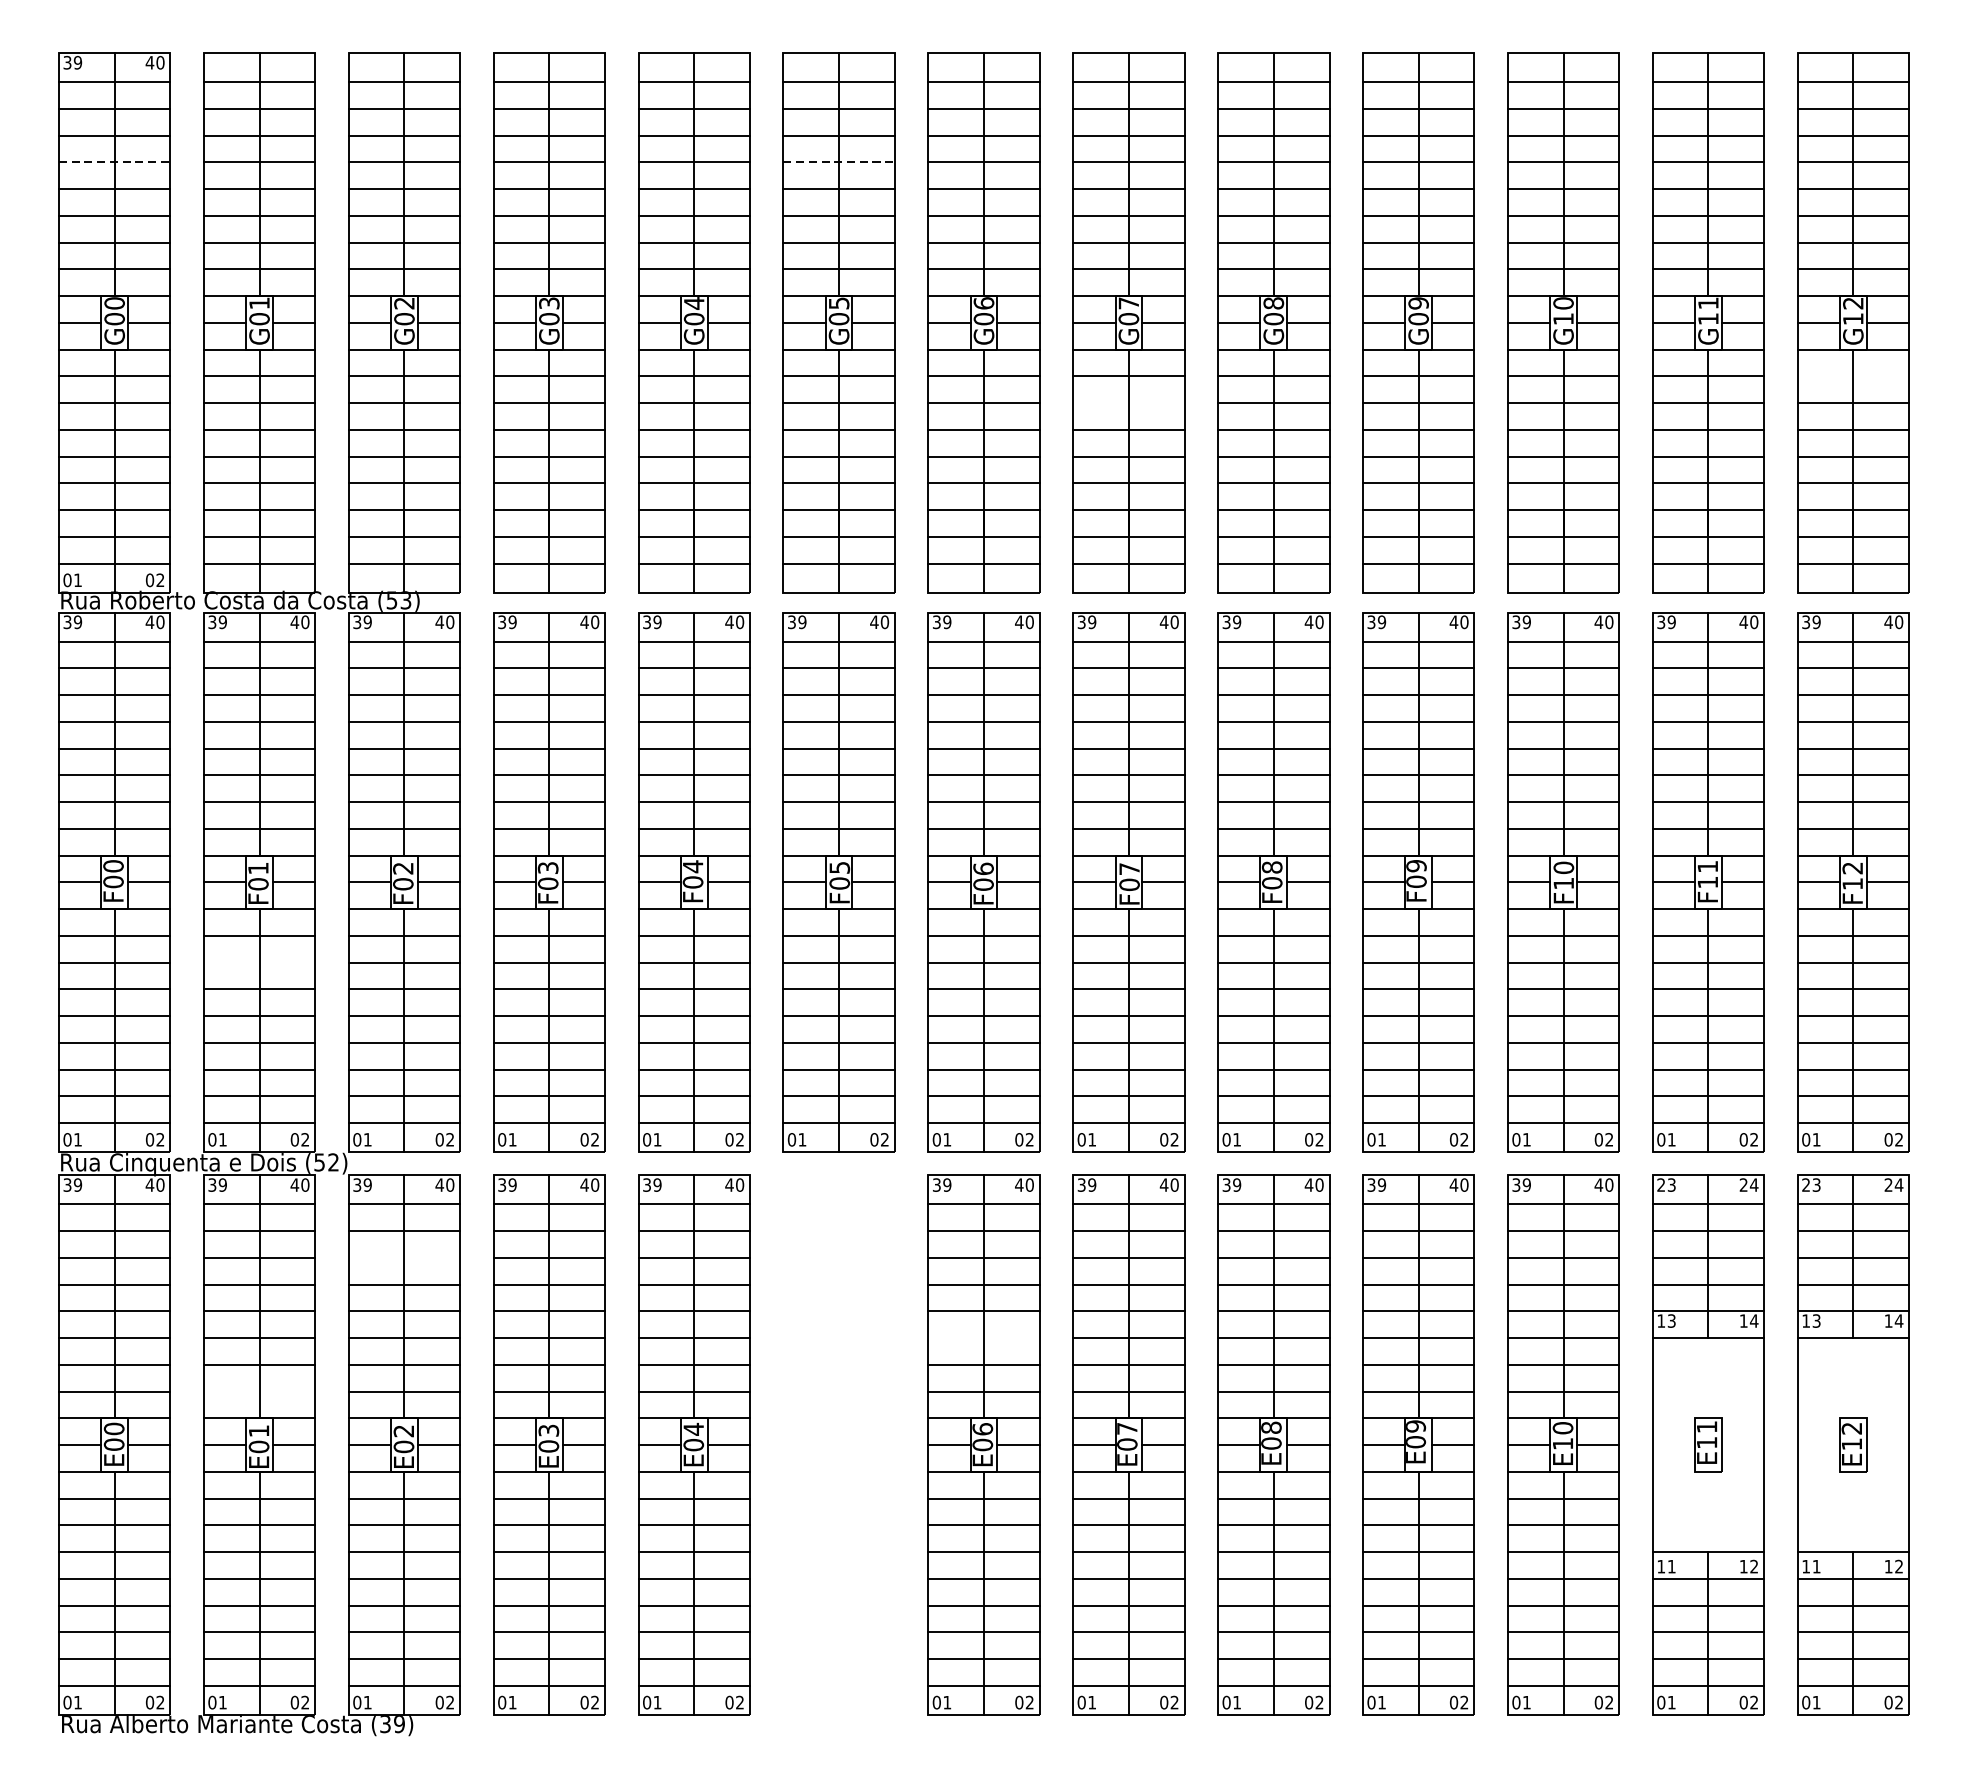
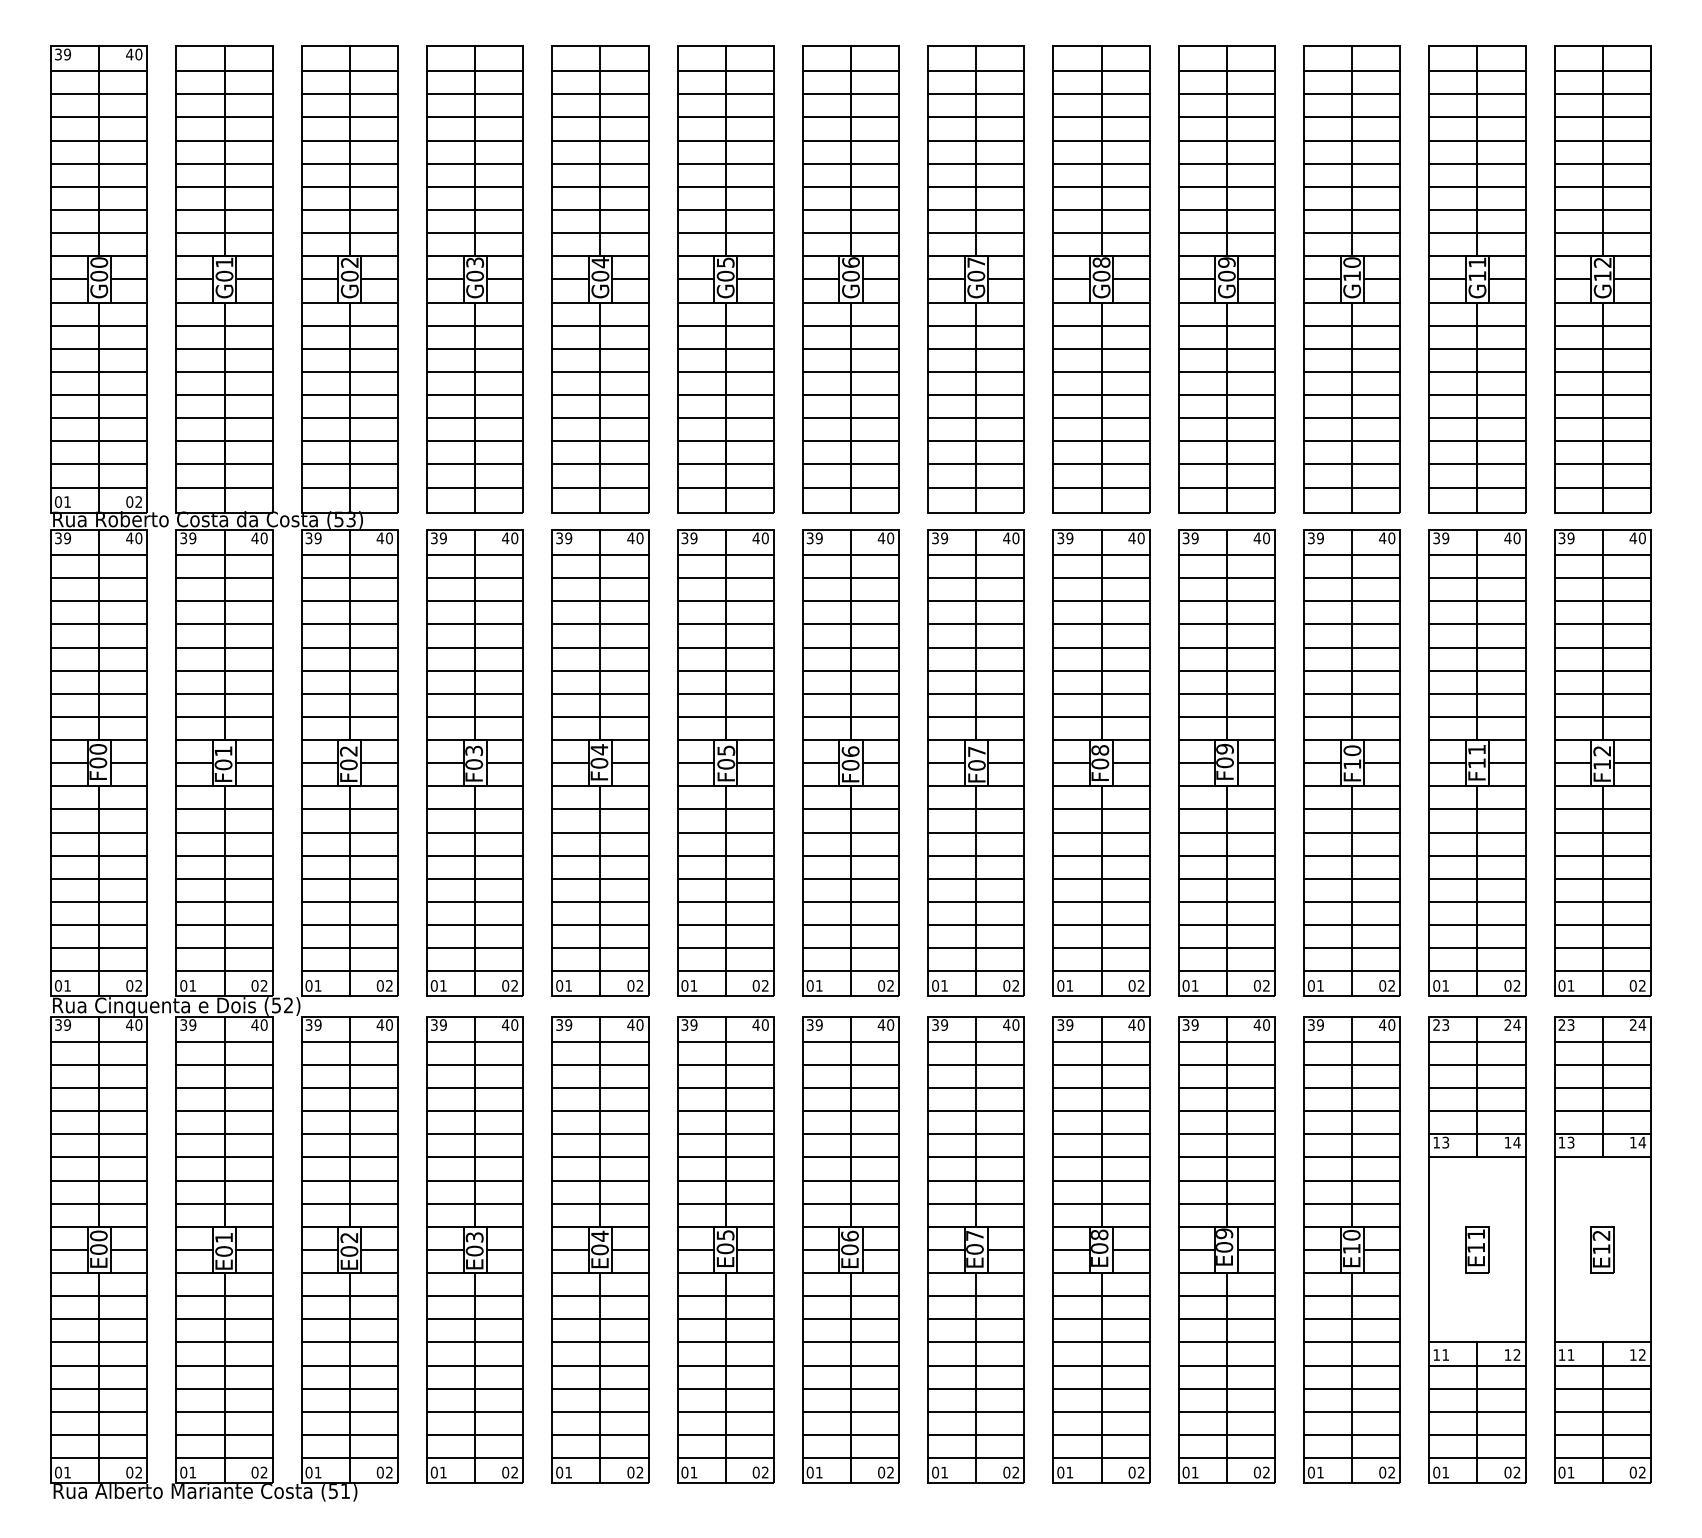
line: (114, 162) -> (99, 140), dashed -> solid
line: (840, 162) -> (726, 140), dashed -> solid
line: (1853, 376) -> (1602, 325), added
line: (1129, 402) -> (976, 348), added
line: (259, 962) -> (224, 832), added
line: (404, 1258) -> (349, 1088), added
line: (983, 1338) -> (850, 1157), added
line: (259, 1391) -> (224, 1203), added
part: (838, 1444) -> (725, 1249), added
text: (392, 1724) -> (339, 1491), (39) -> (51)

